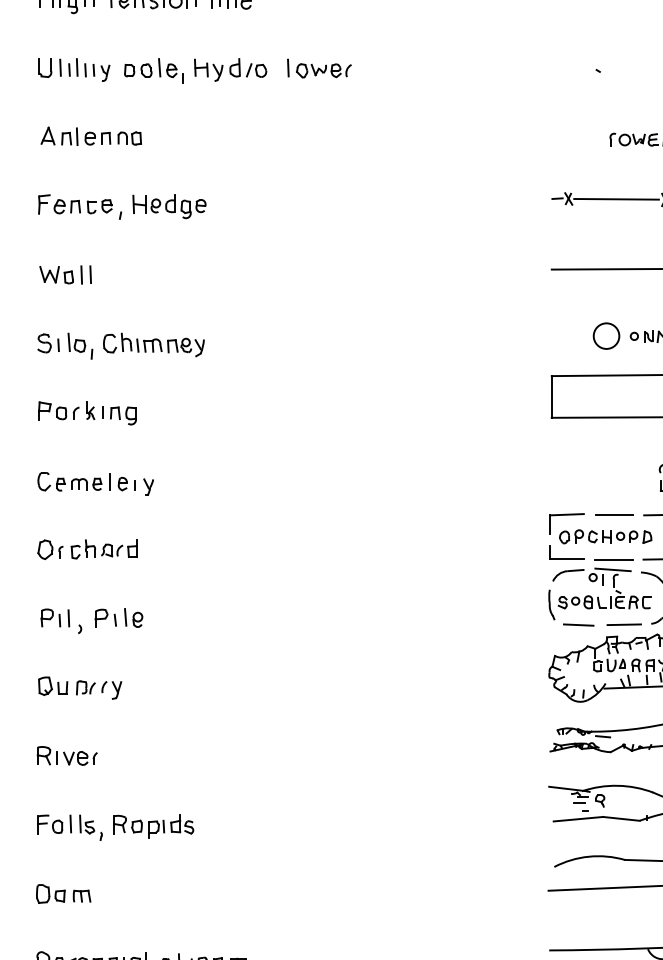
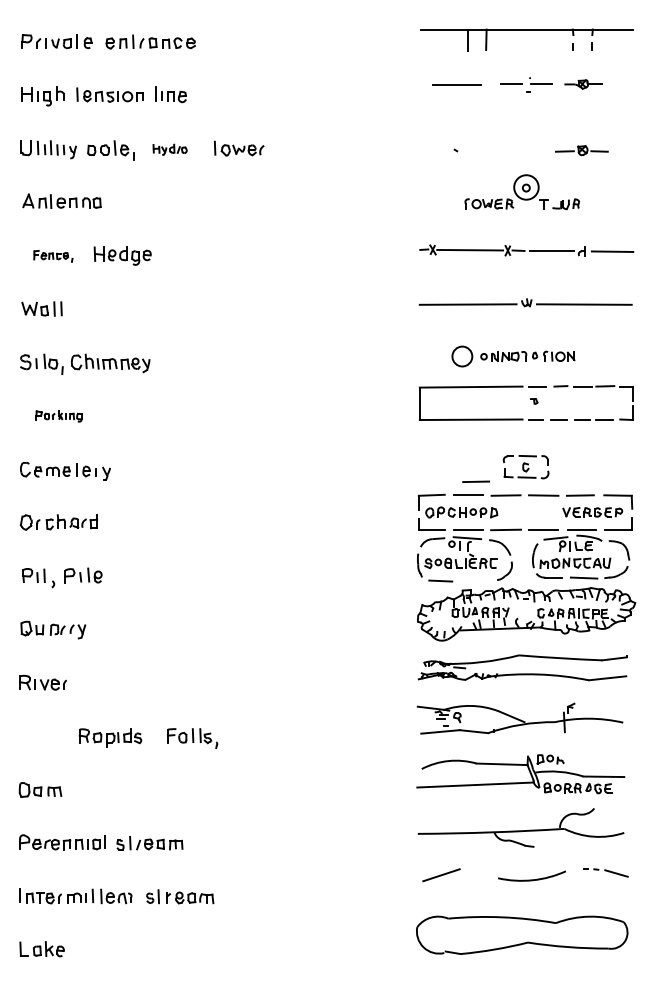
part: (229, 69) -> (169, 149), size x0.6
part: (80, 207) -> (53, 256), size x0.6
part: (86, 413) -> (58, 416), size x0.6
line: (623, 624) -> (475, 481), moved
part: (70, 827) -> (192, 738), moved

